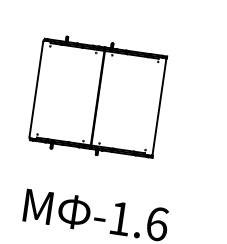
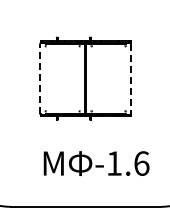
line: (36, 89) -> (40, 78), solid -> dashed
line: (160, 106) -> (131, 78), solid -> dashed

